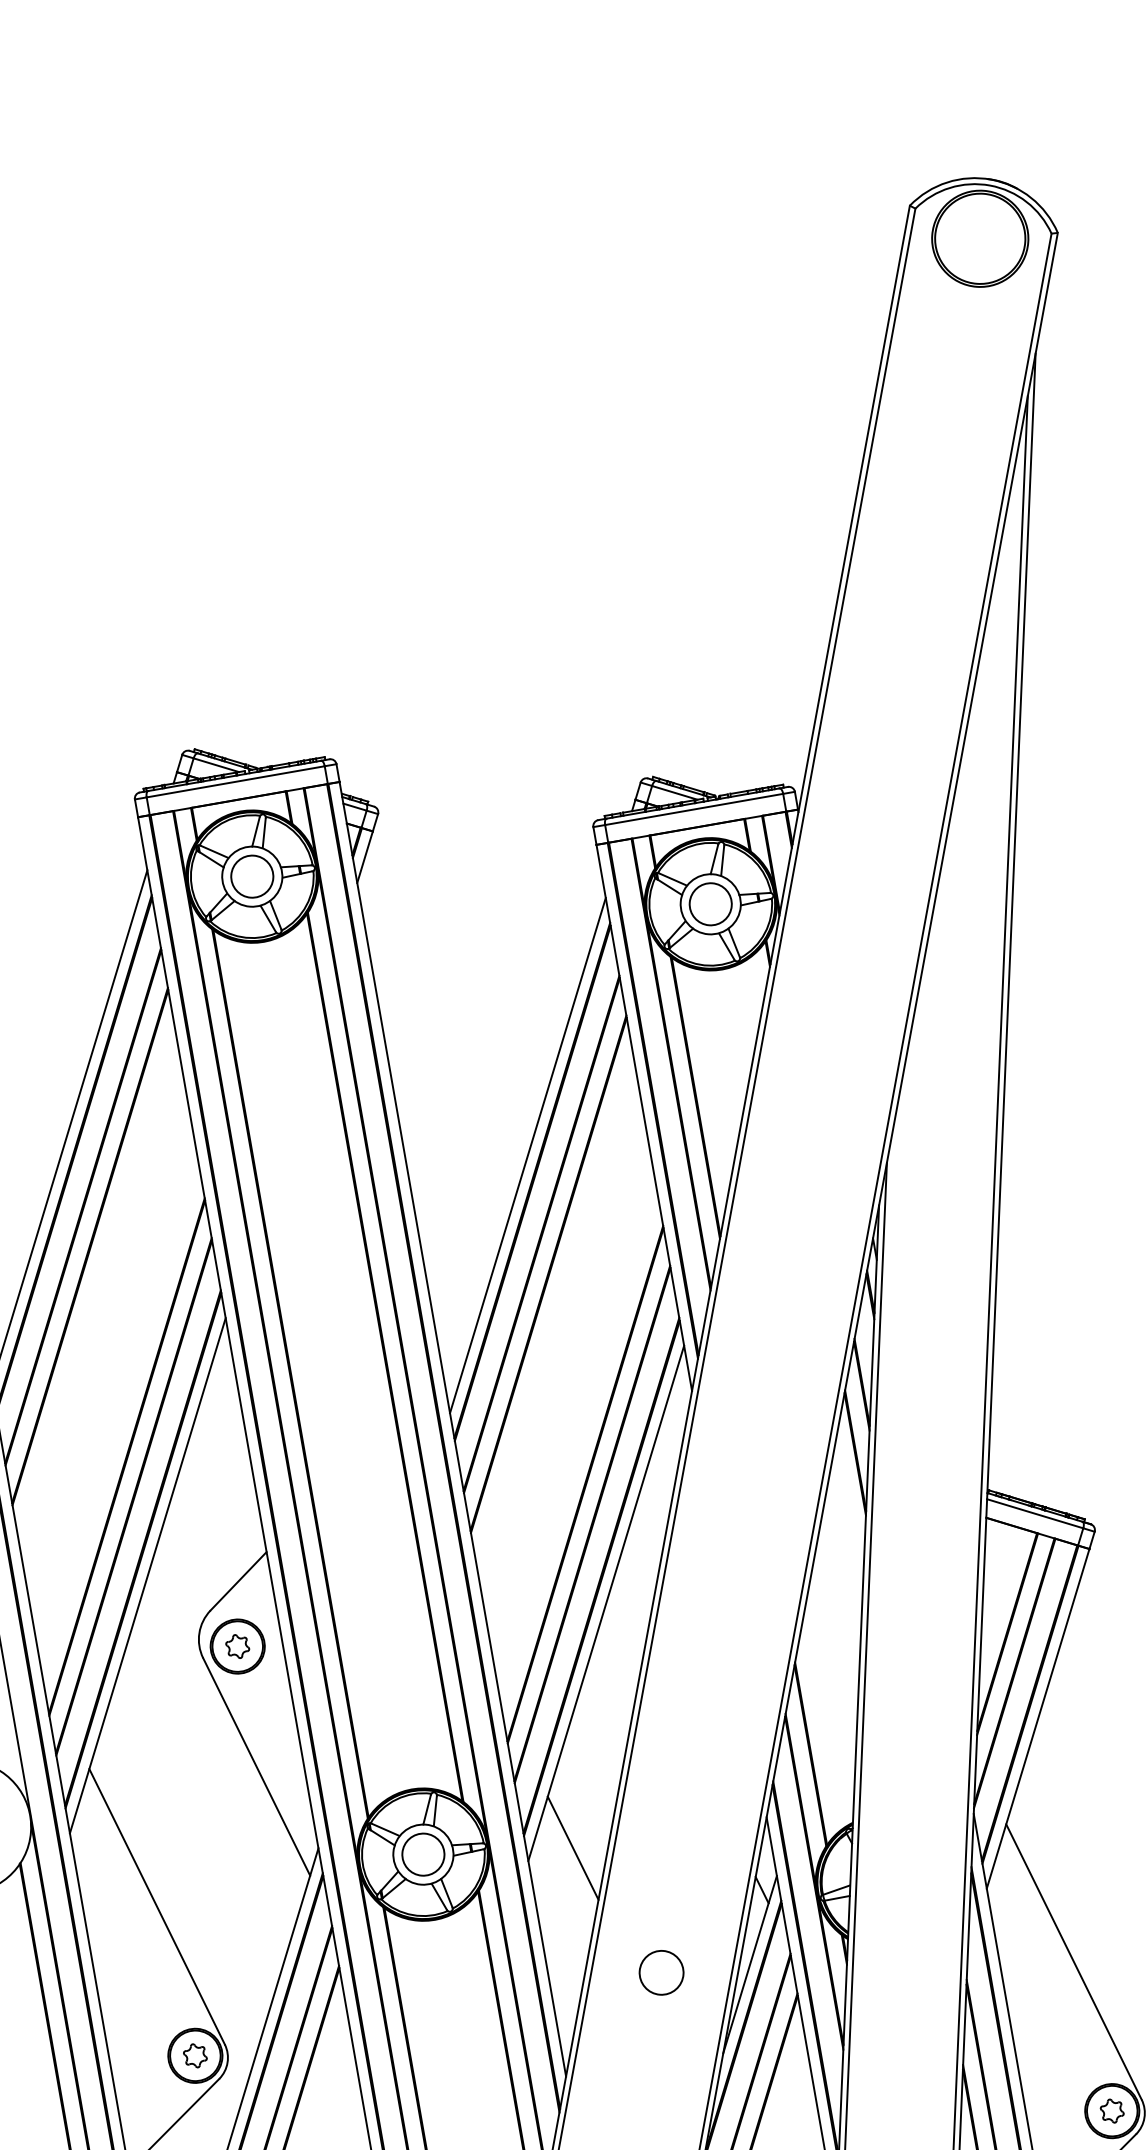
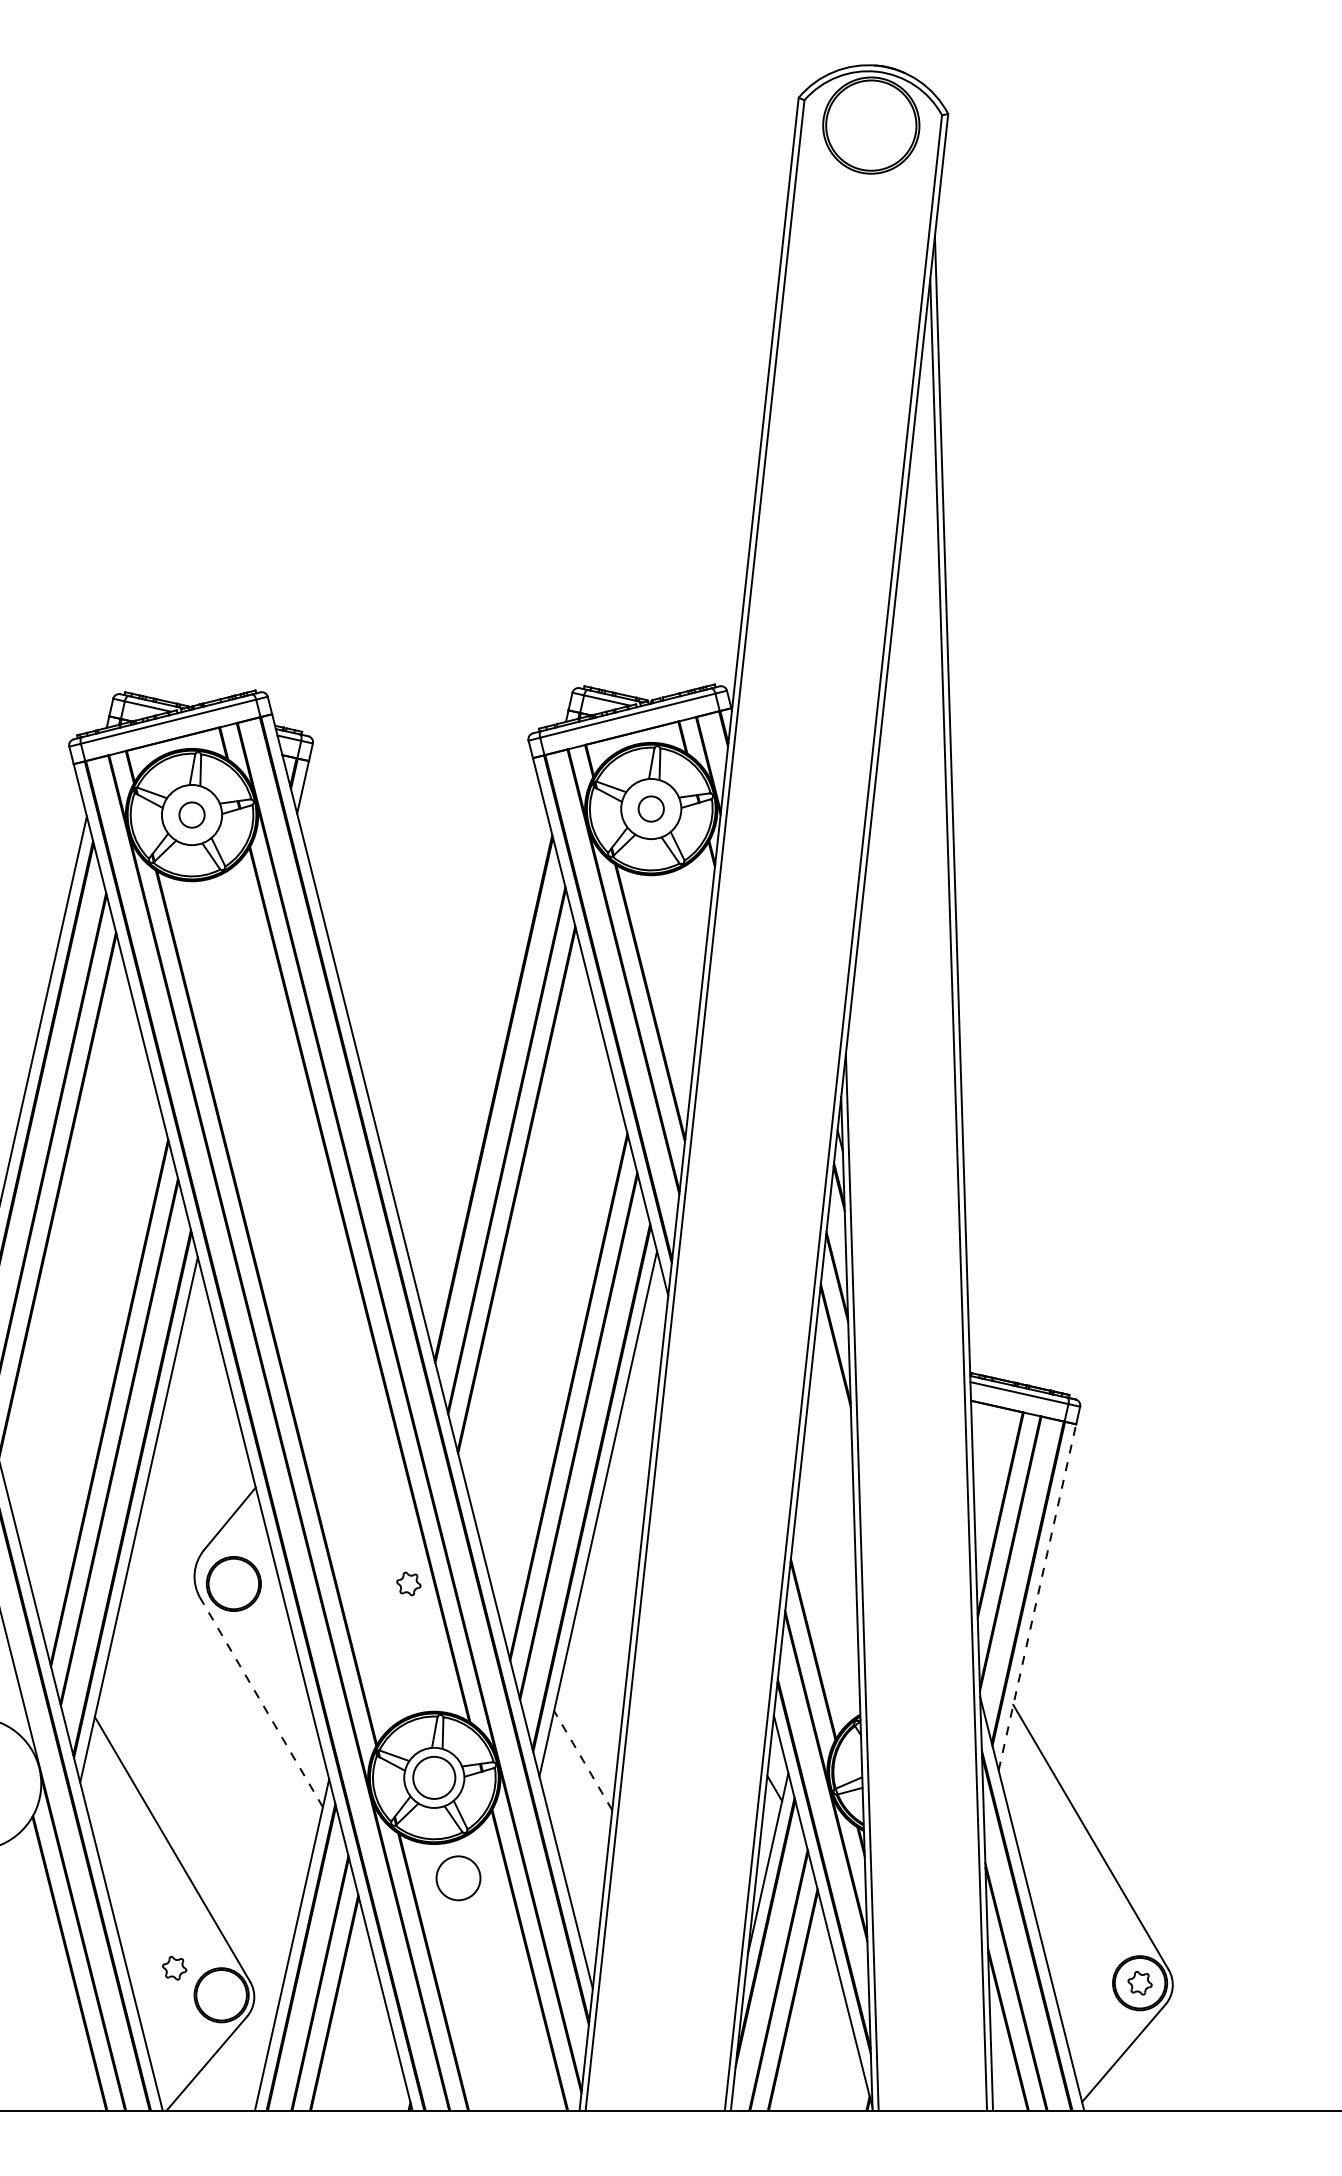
circle: (251, 877) -> (191, 815), size x0.6
circle: (710, 904) -> (651, 809), size x0.6
line: (528, 1155) -> (487, 1072), removed
part: (237, 1646) -> (408, 1583), moved
line: (1038, 1717) -> (1037, 1596), solid -> dashed
line: (256, 1766) -> (261, 1702), solid -> dashed
line: (572, 1848) -> (582, 1760), solid -> dashed
circle: (661, 1973) -> (458, 1878), moved
part: (195, 2056) -> (174, 1968), moved

